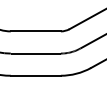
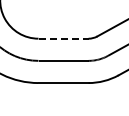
line: (36, 31) -> (64, 38), solid -> dashed

